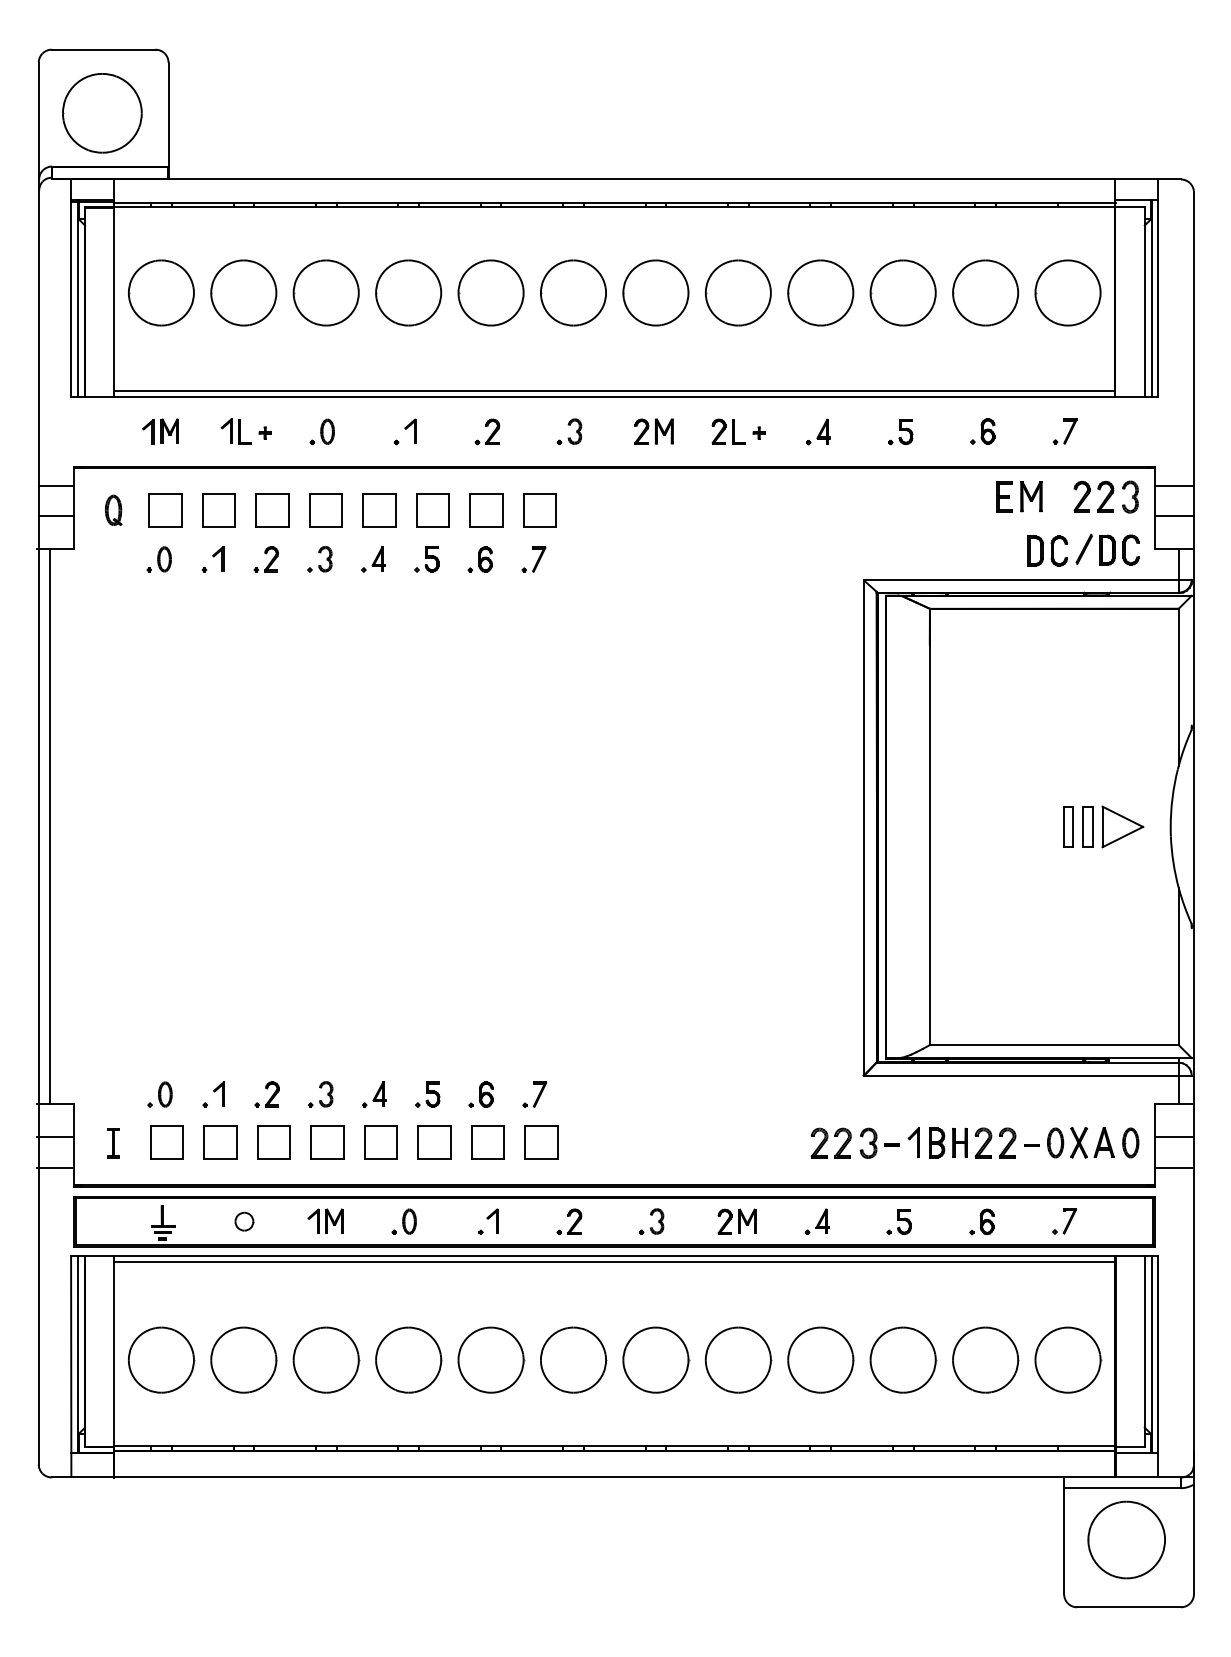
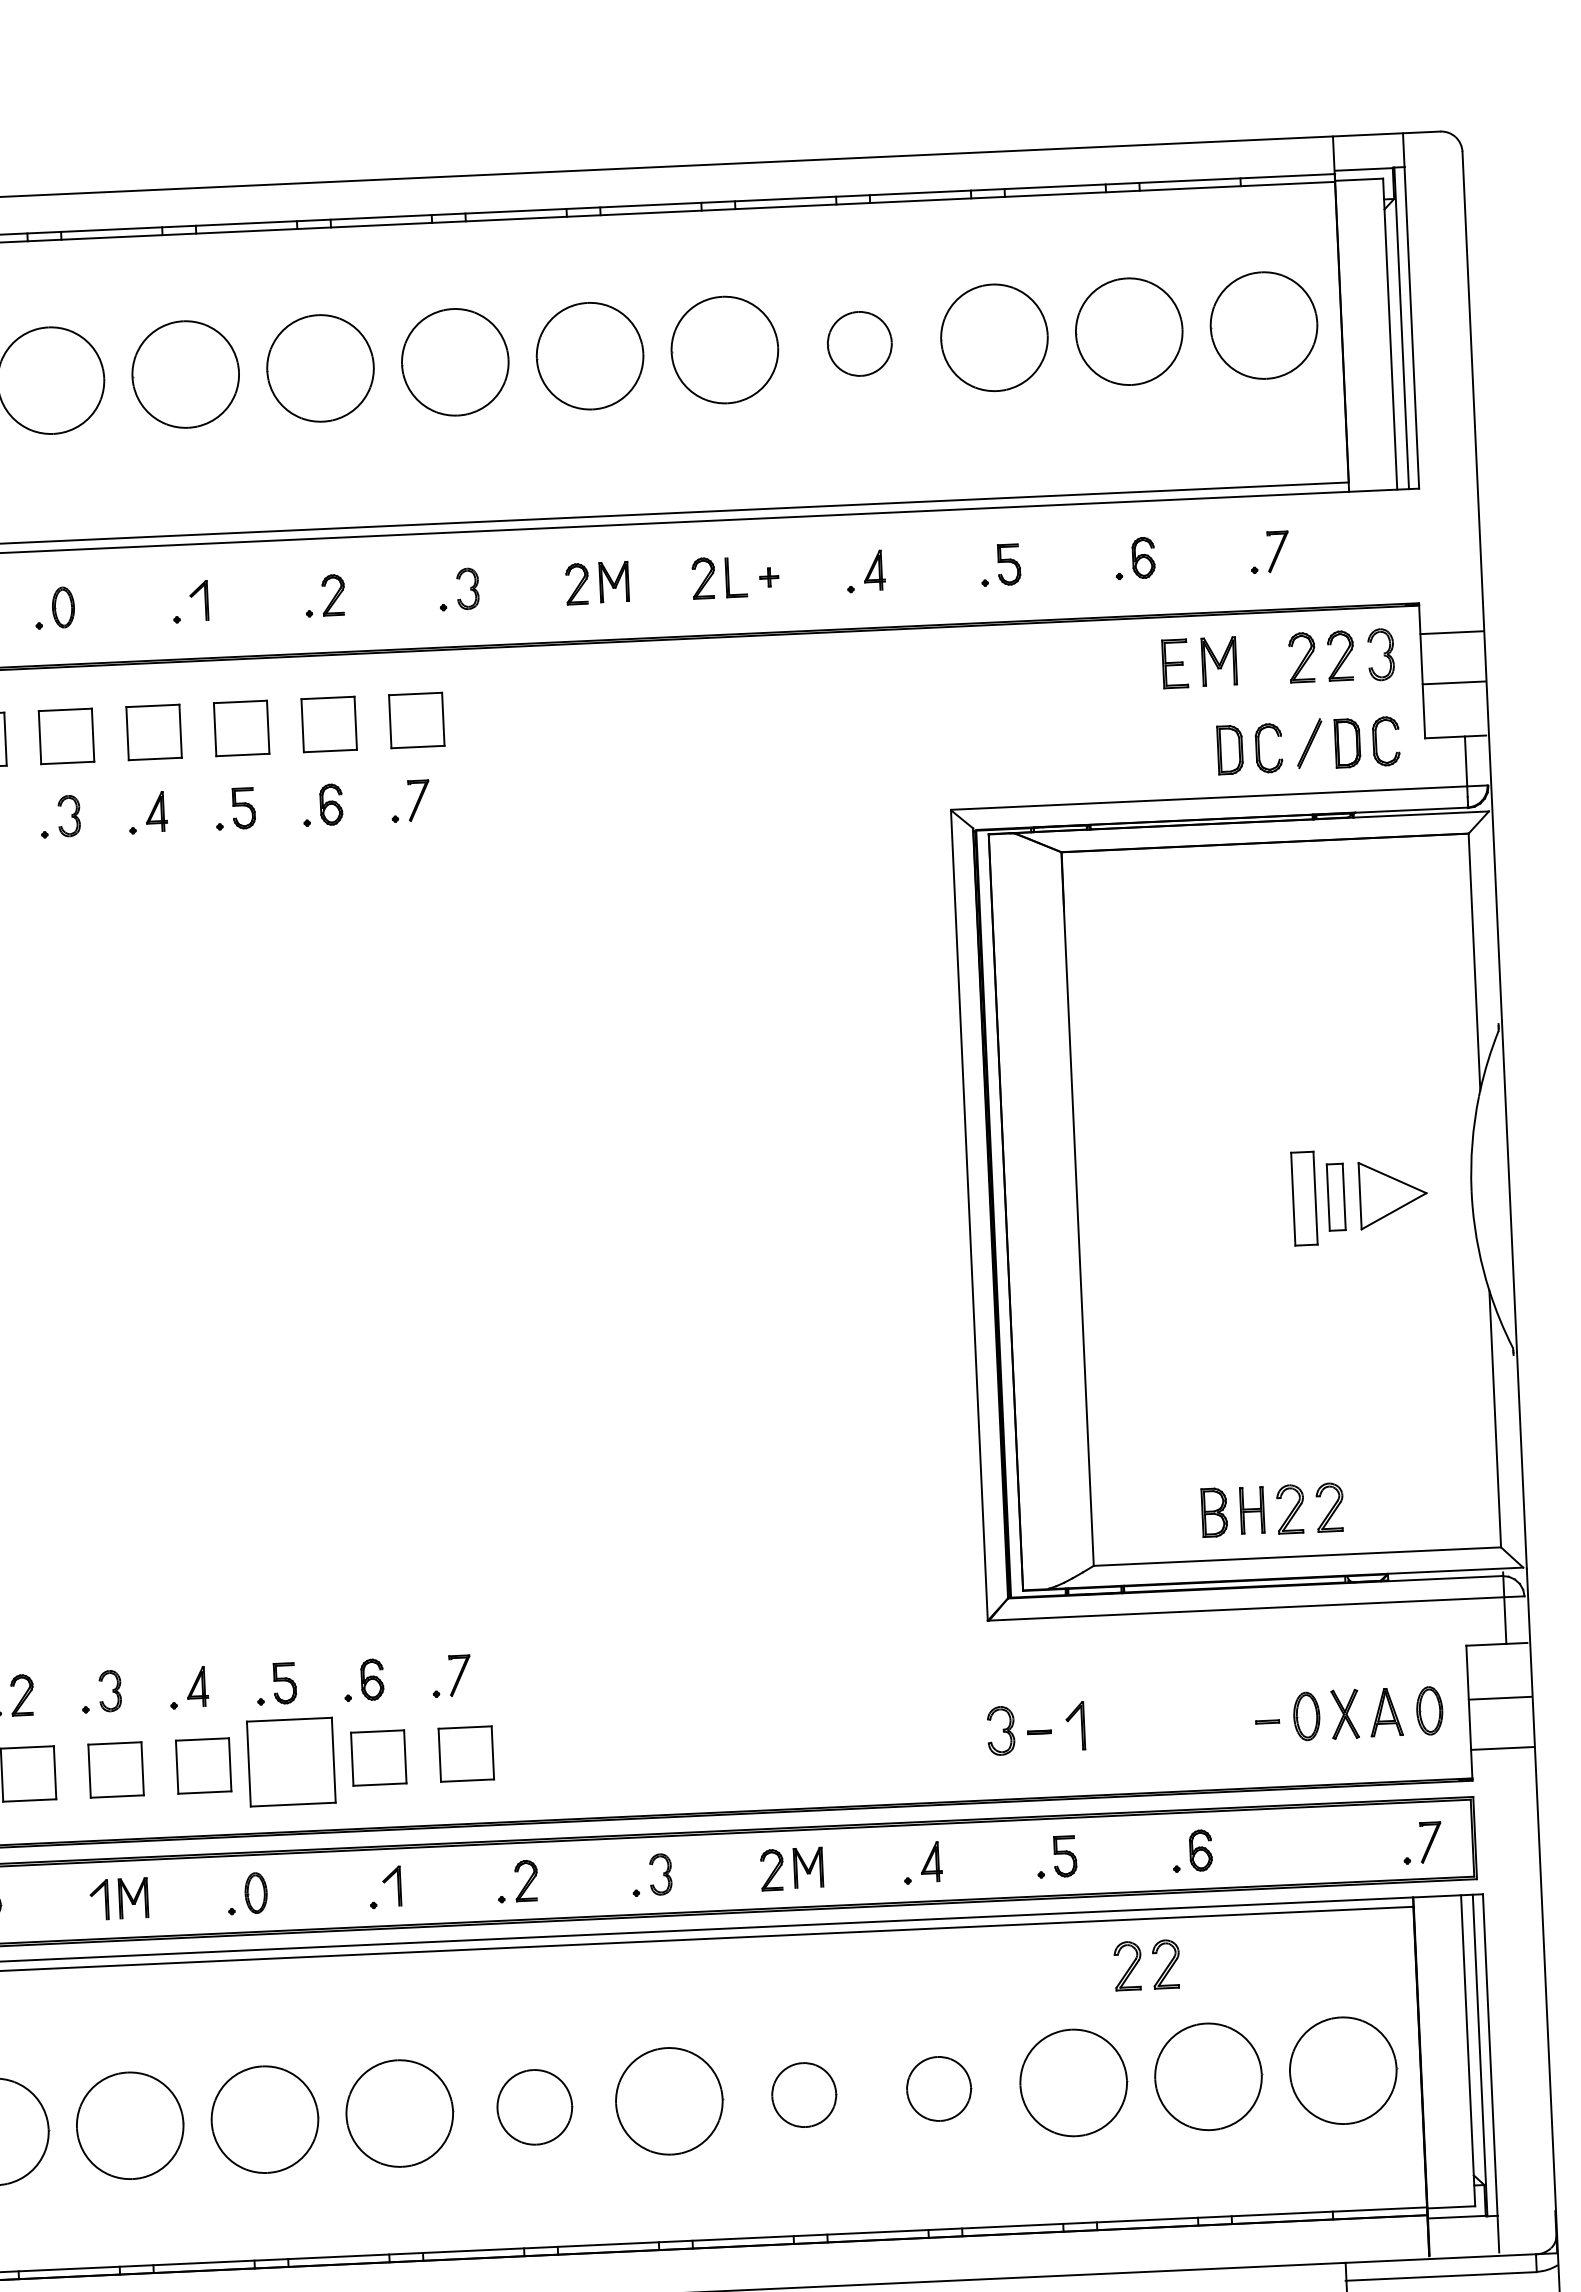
part: (820, 292) -> (859, 343), size x0.6
part: (1068, 826) -> (1304, 1197), size x1.4
part: (434, 1142) -> (291, 1761), size x1.6
part: (830, 1142) -> (1145, 1963), moved
part: (972, 1142) -> (1272, 1509), moved
part: (1064, 1221) -> (1422, 1843), moved
part: (573, 1359) -> (534, 2106), size x0.7
part: (738, 1359) -> (804, 2094), size x0.6
part: (820, 1359) -> (938, 2088), size x0.6

